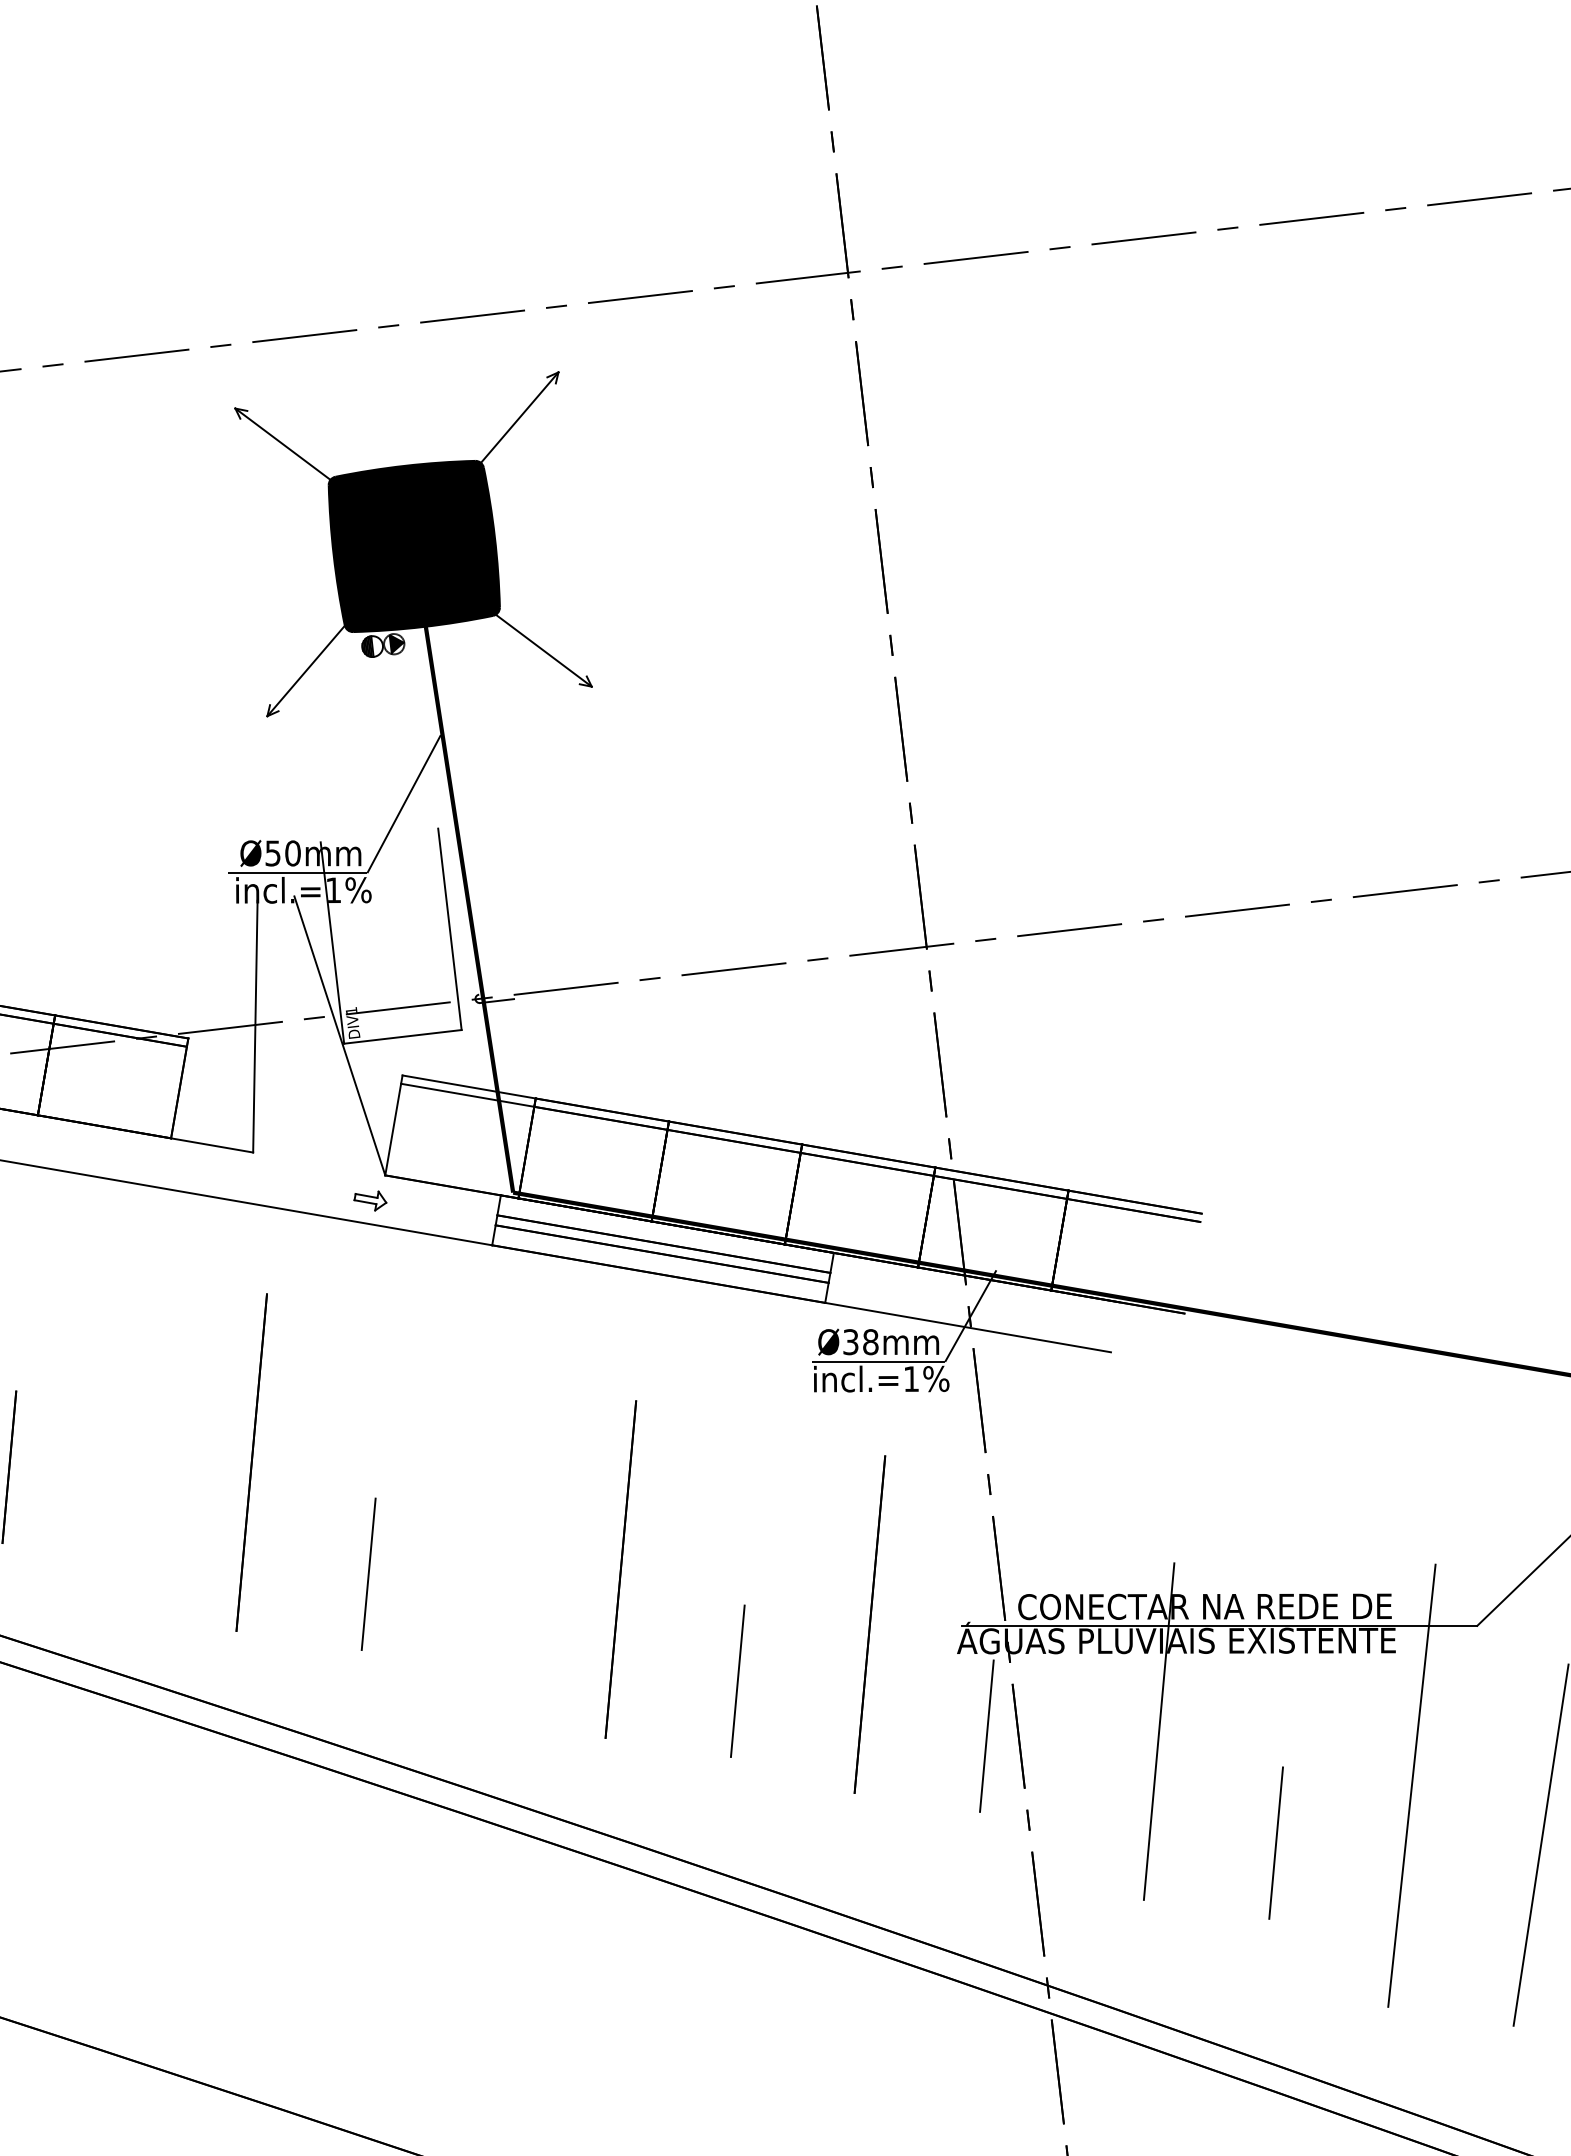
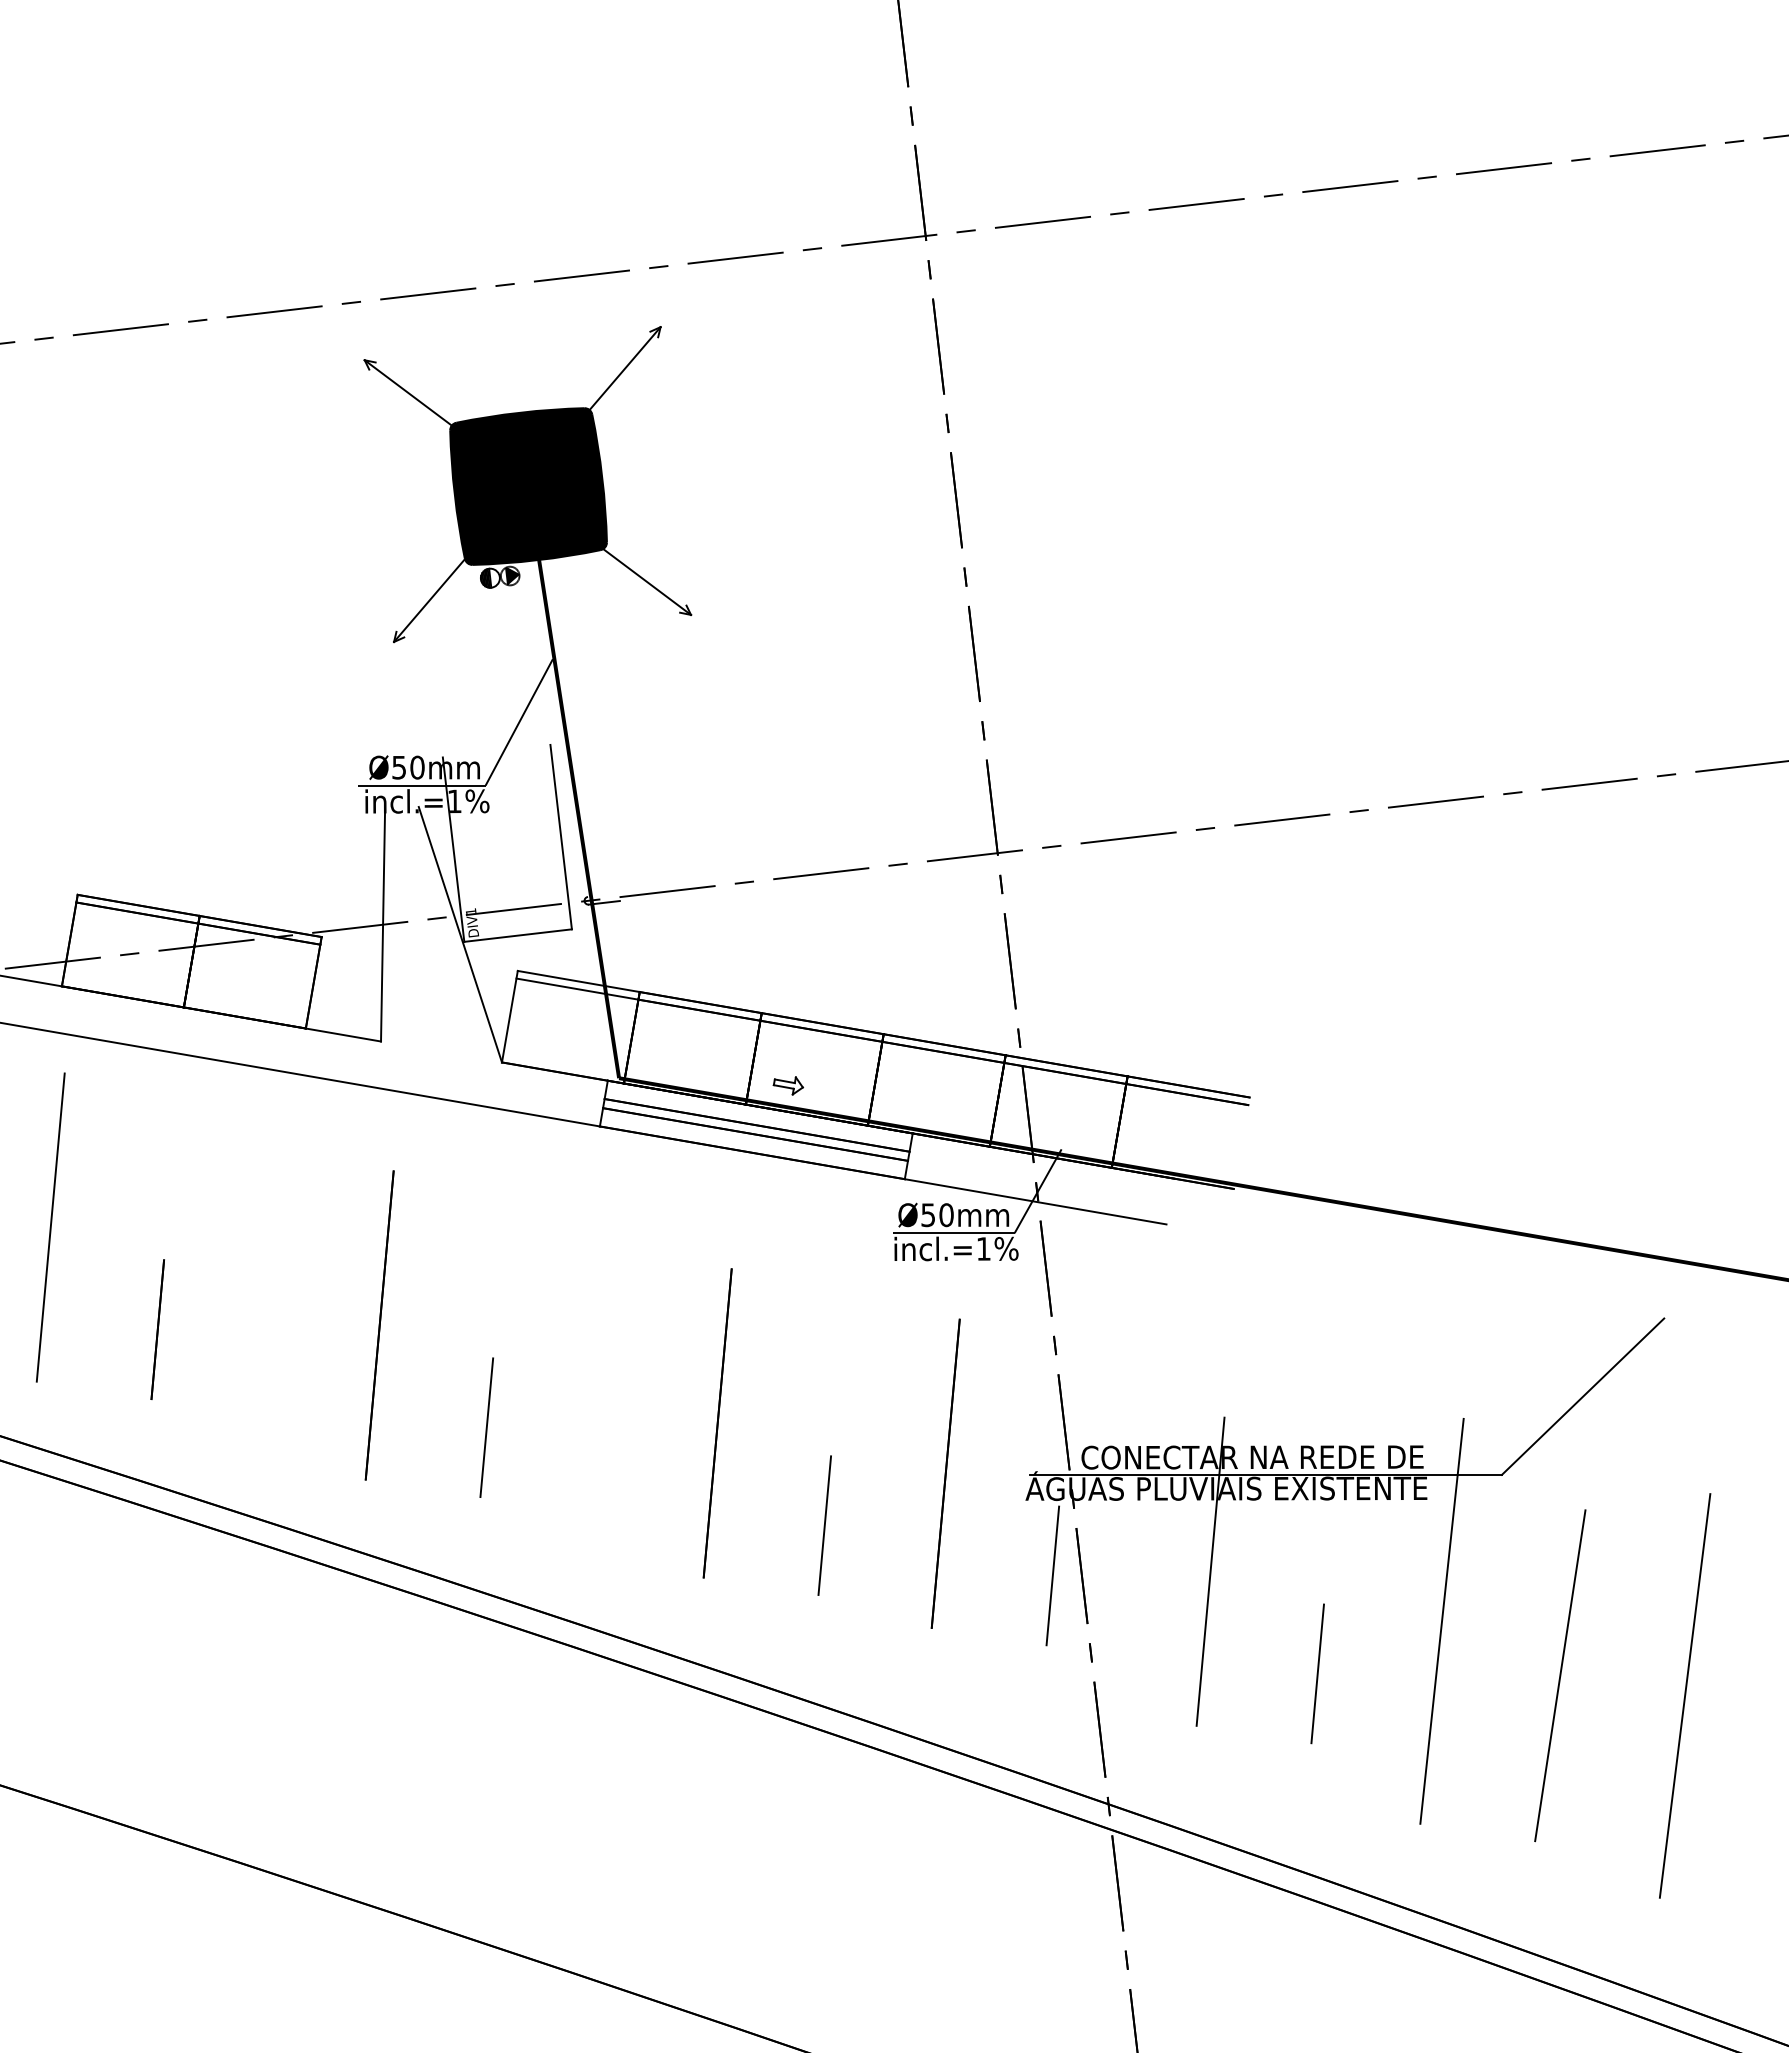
part: (369, 1200) -> (787, 1085), moved
text: (860, 1341) -> (937, 1214), Ø38mm -> Ø50mm

